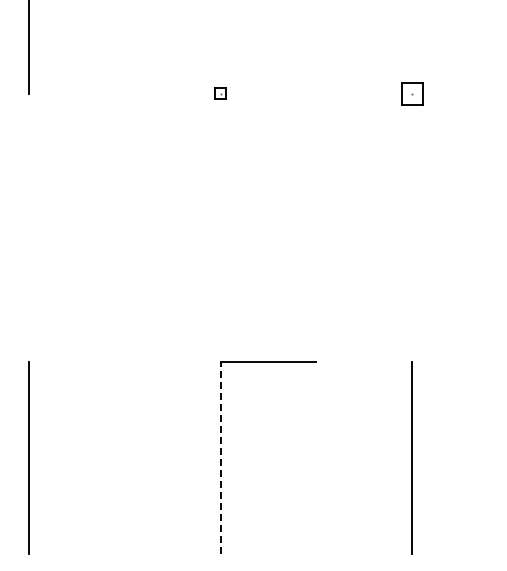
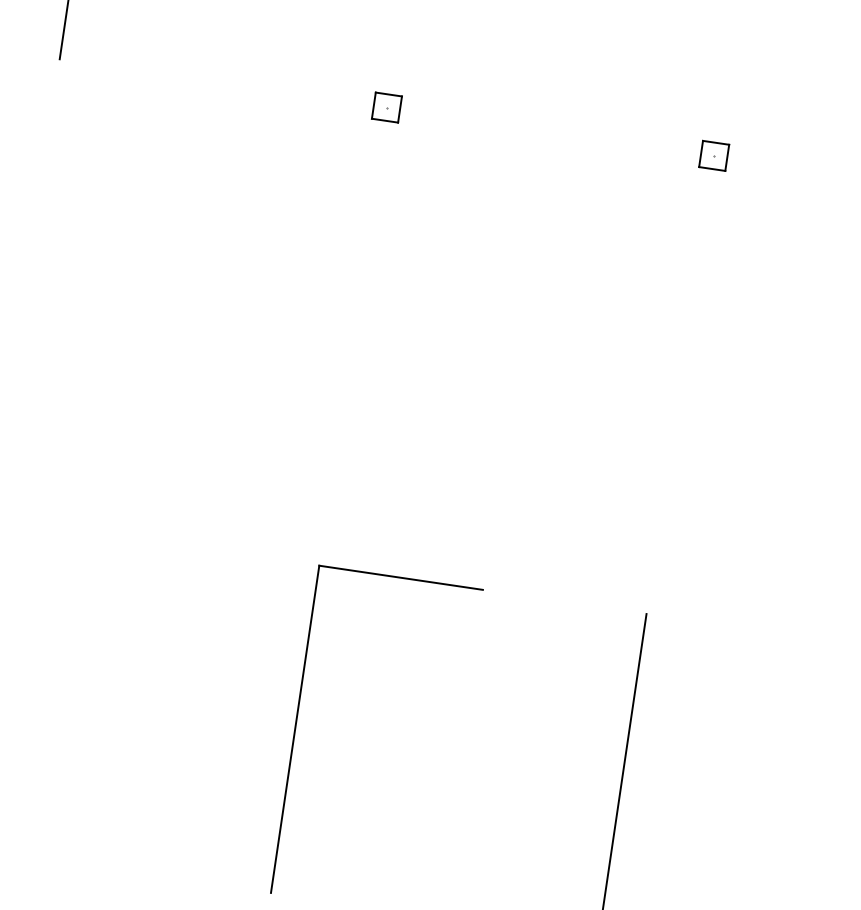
part: (220, 93) -> (386, 107), size x1.43
part: (412, 93) -> (714, 155), size x0.71
line: (220, 457) -> (295, 728), dashed -> solid

